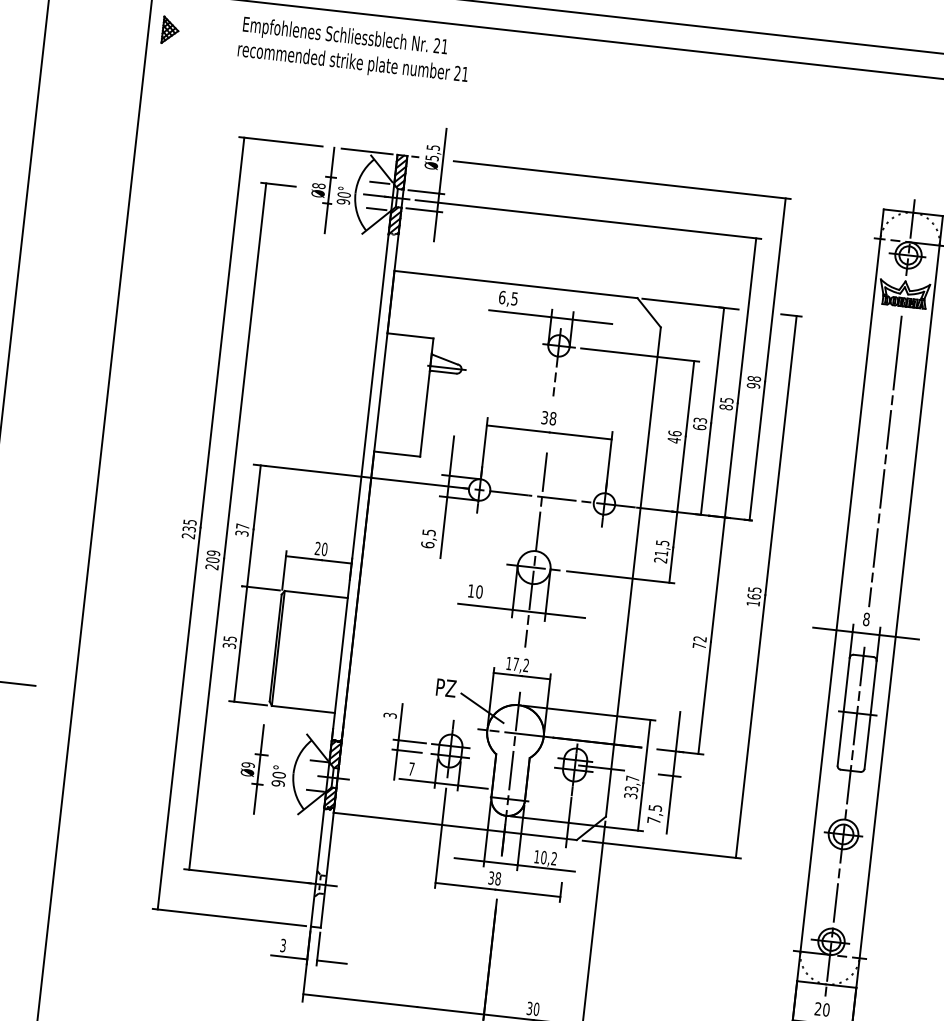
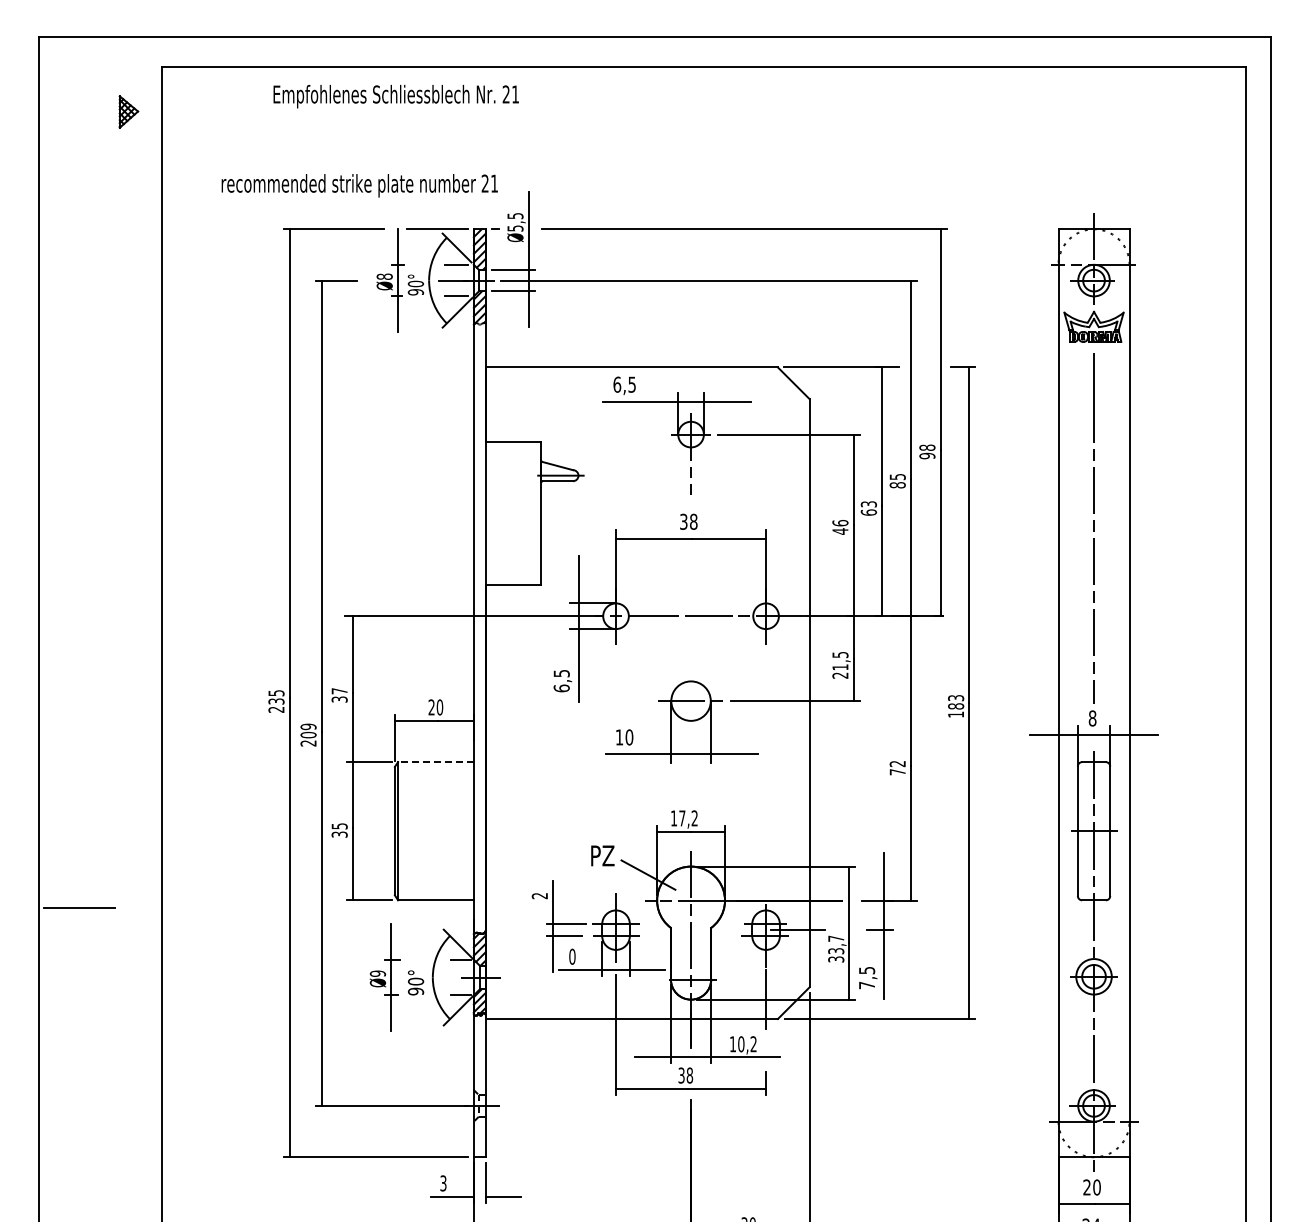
part: (170, 30) -> (128, 111), moved
text: (352, 63) -> (359, 185), moved
line: (536, 549) -> (691, 679), removed
text: (753, 593) -> (955, 702), 165 -> 183
line: (315, 594) -> (435, 762), solid -> dashed
text: (390, 716) -> (540, 896), 3 -> 2
text: (411, 768) -> (572, 956), 7 -> 0

